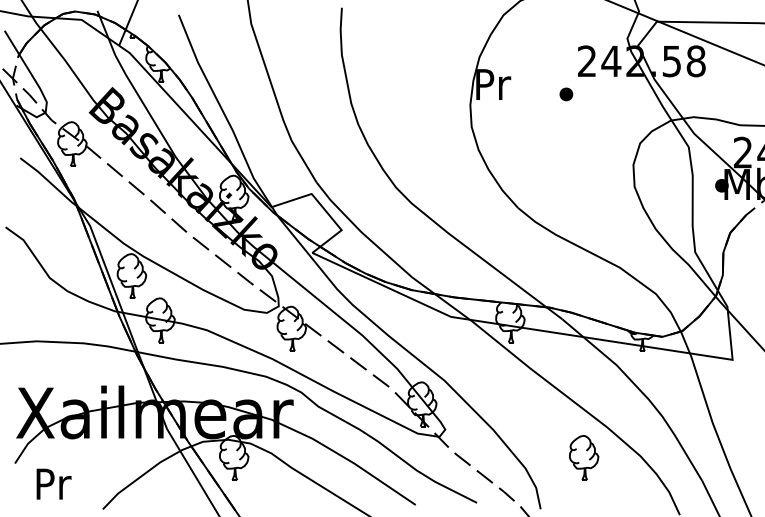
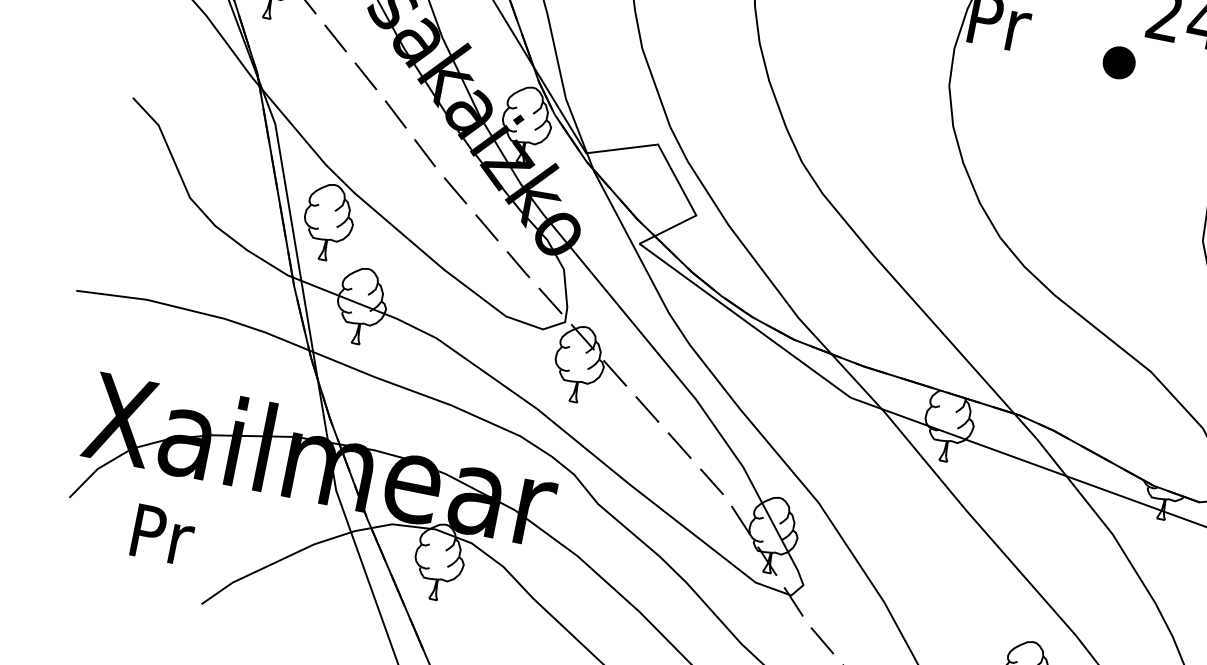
part: (566, 94) -> (1119, 63), size x1.4
text: (53, 483) -> (162, 533), moved

